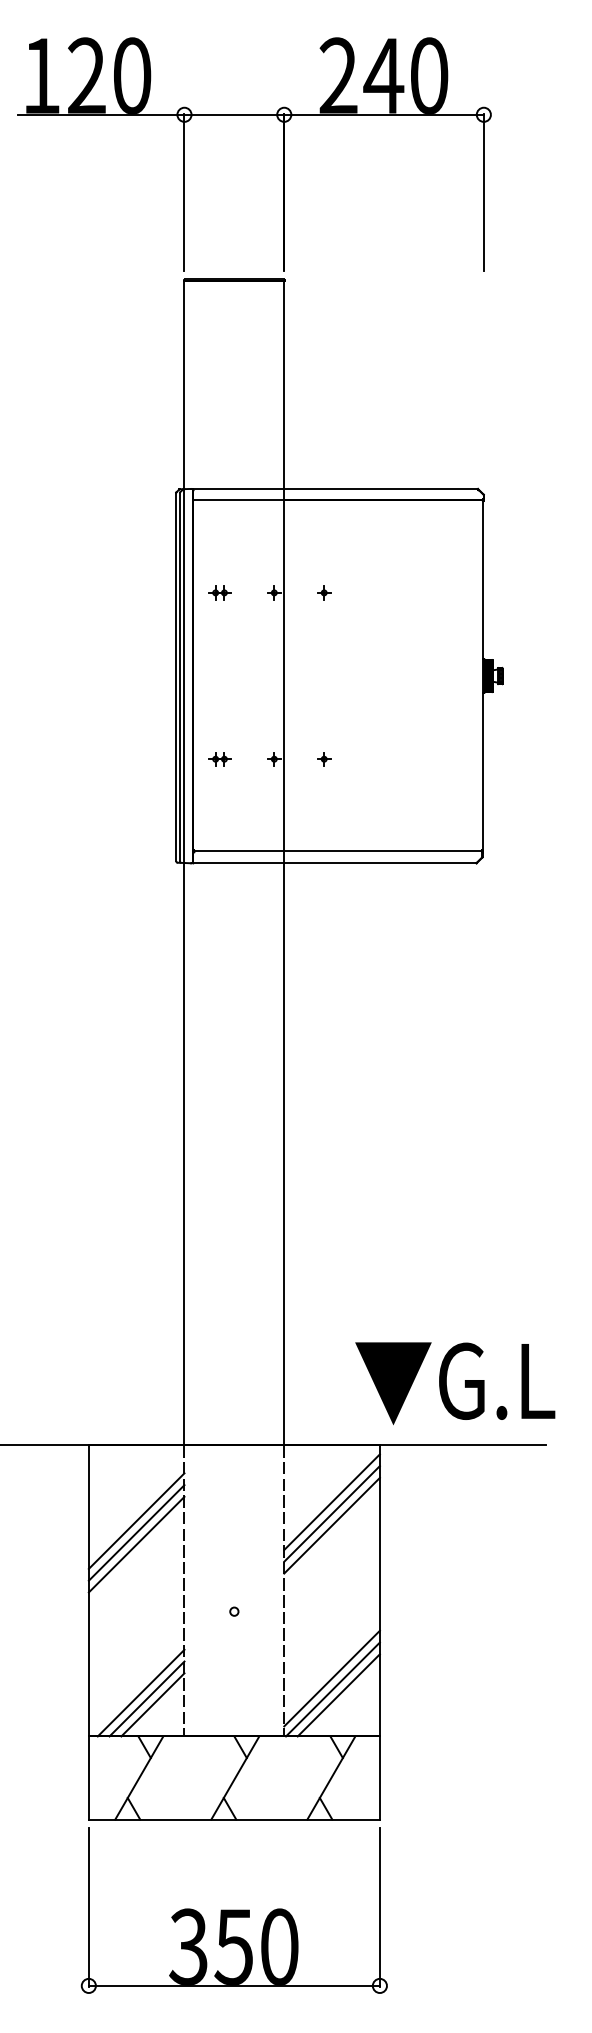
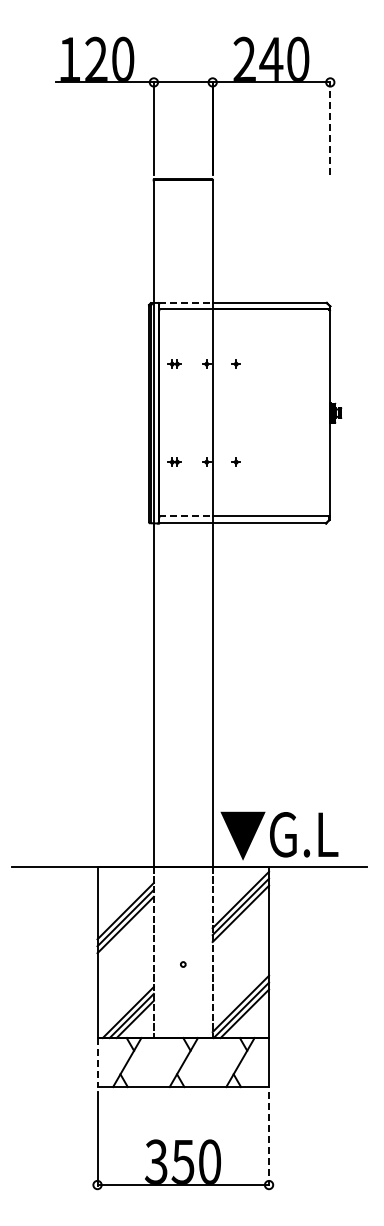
line: (484, 191) -> (330, 127), solid -> dashed
line: (238, 488) -> (185, 302), solid -> dashed
line: (238, 851) -> (185, 516), solid -> dashed
text: (455, 1382) -> (279, 835), moved
line: (88, 1777) -> (97, 1062), solid -> dashed
line: (380, 1906) -> (269, 1138), solid -> dashed

